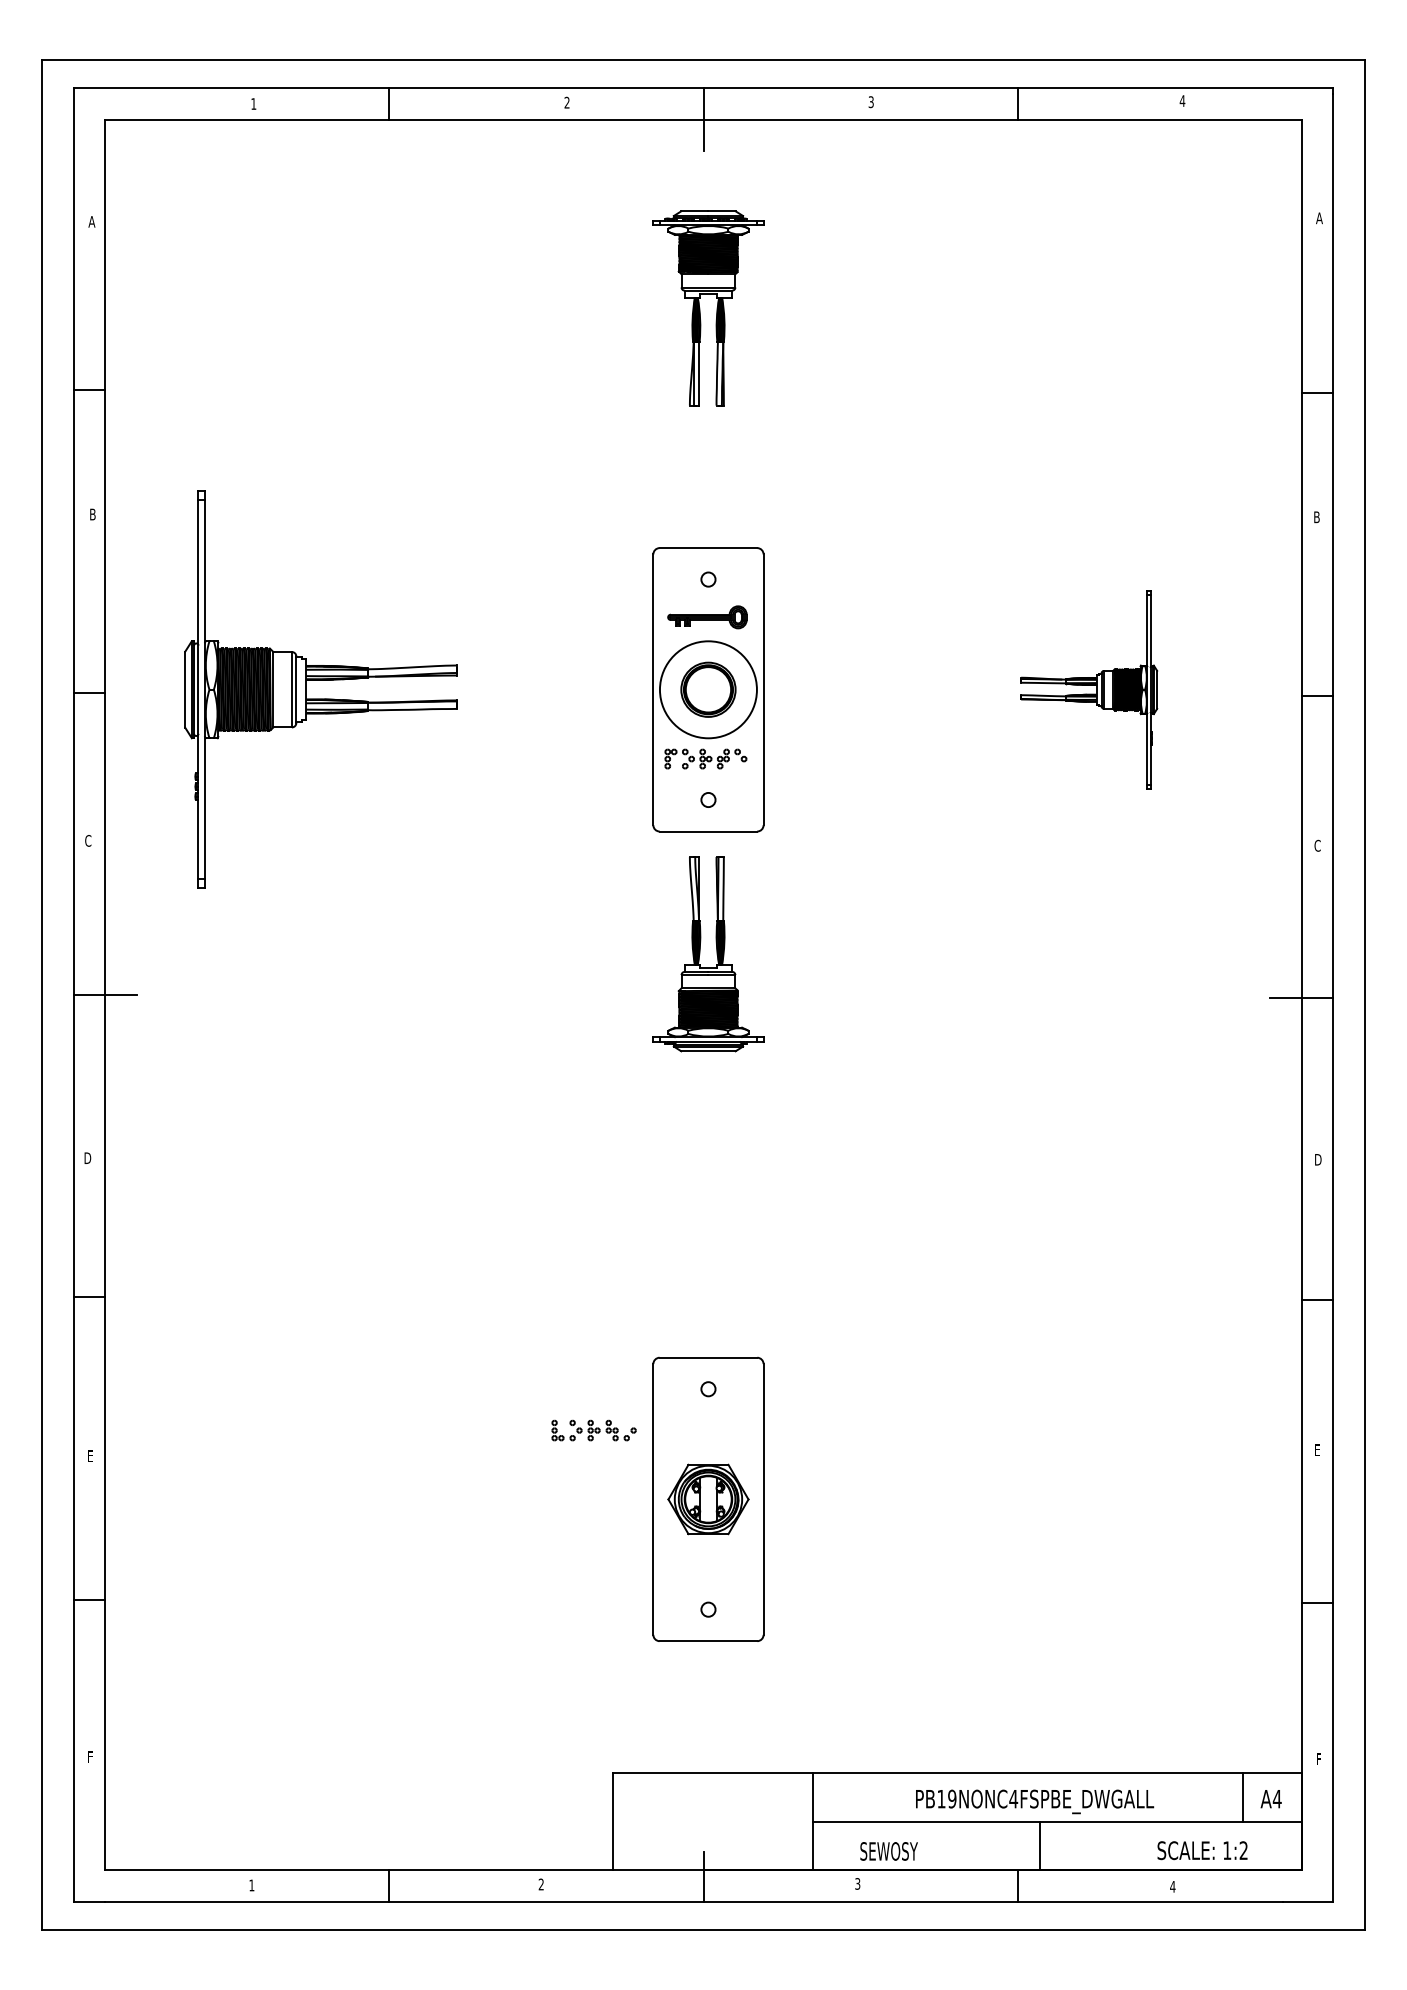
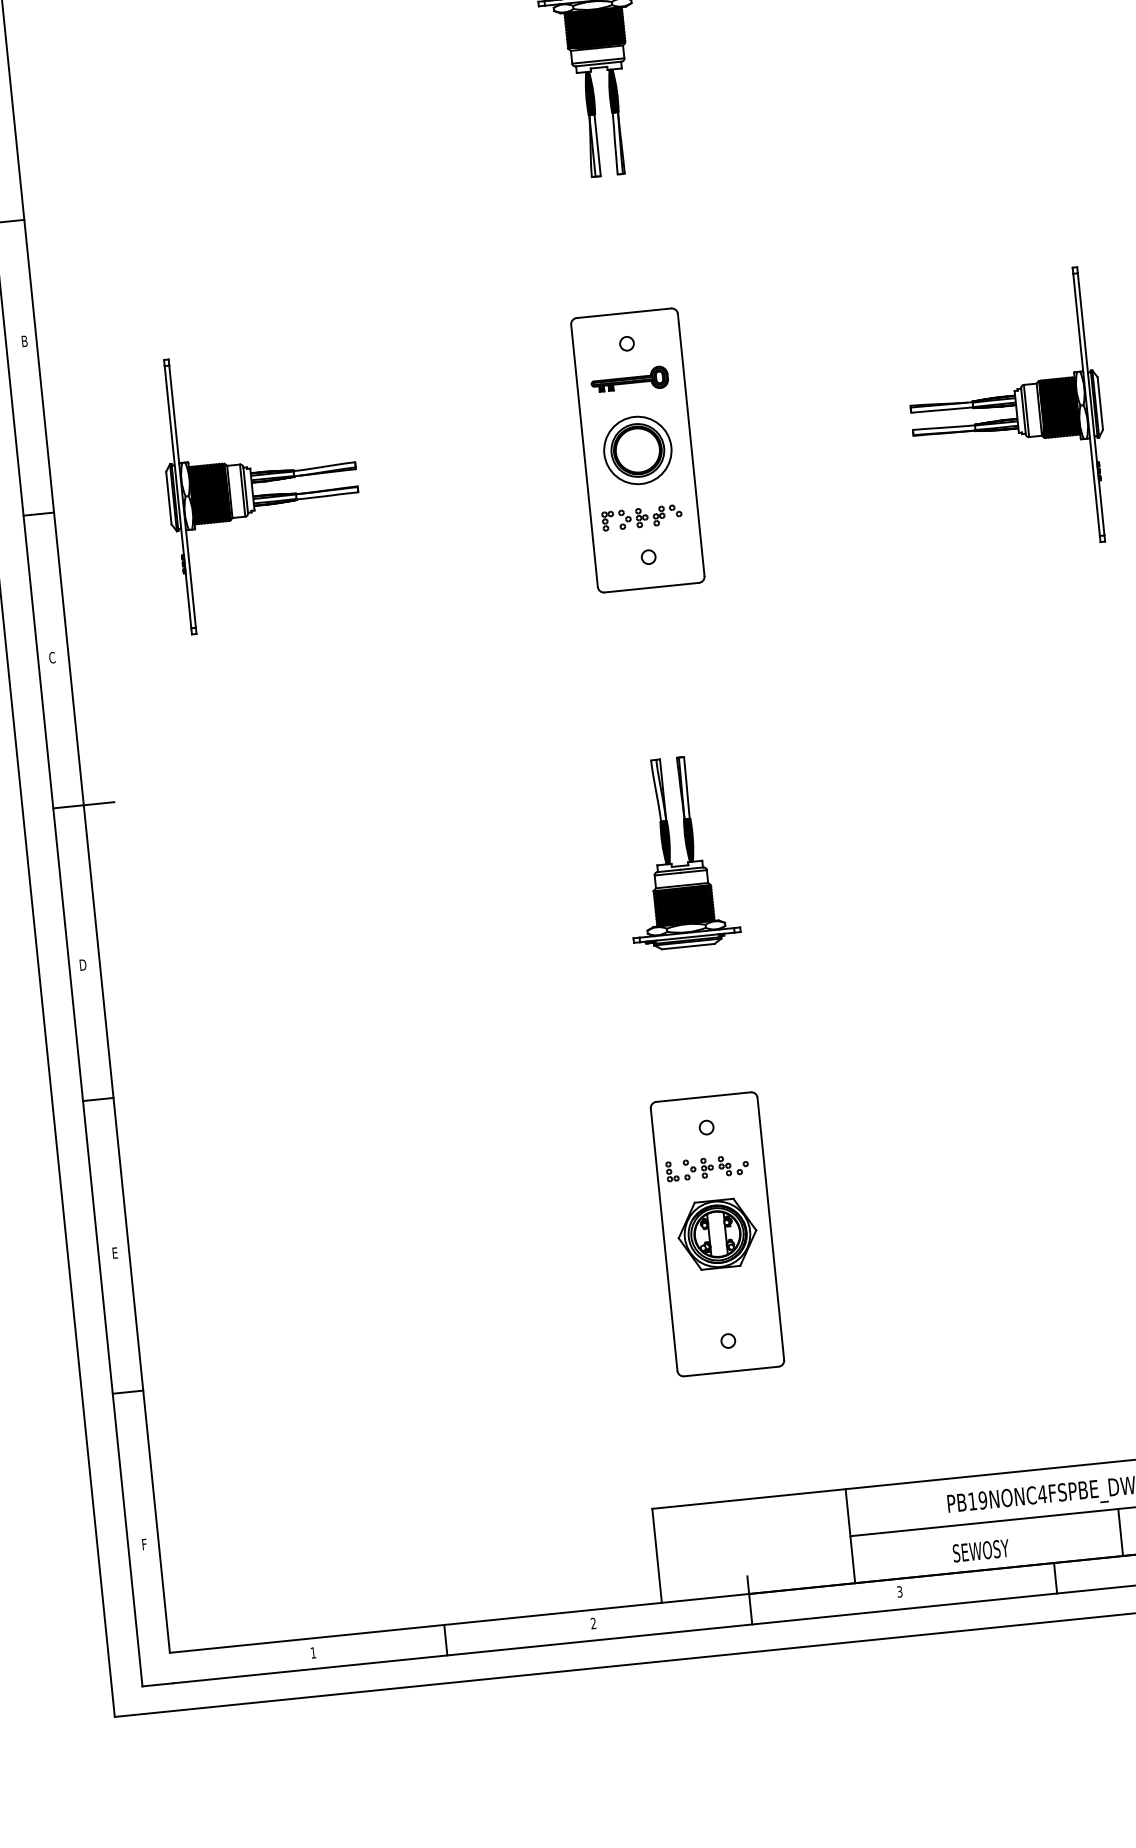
part: (320, 689) -> (262, 488), size x0.71
circle: (708, 689) -> (637, 450), size x0.71
part: (1089, 689) -> (1006, 412), size x1.43
part: (700, 954) -> (671, 853), moved
part: (593, 1430) -> (706, 1167), moved
line: (1039, 1845) -> (1120, 1531), moved
text: (888, 1851) -> (980, 1550), moved

